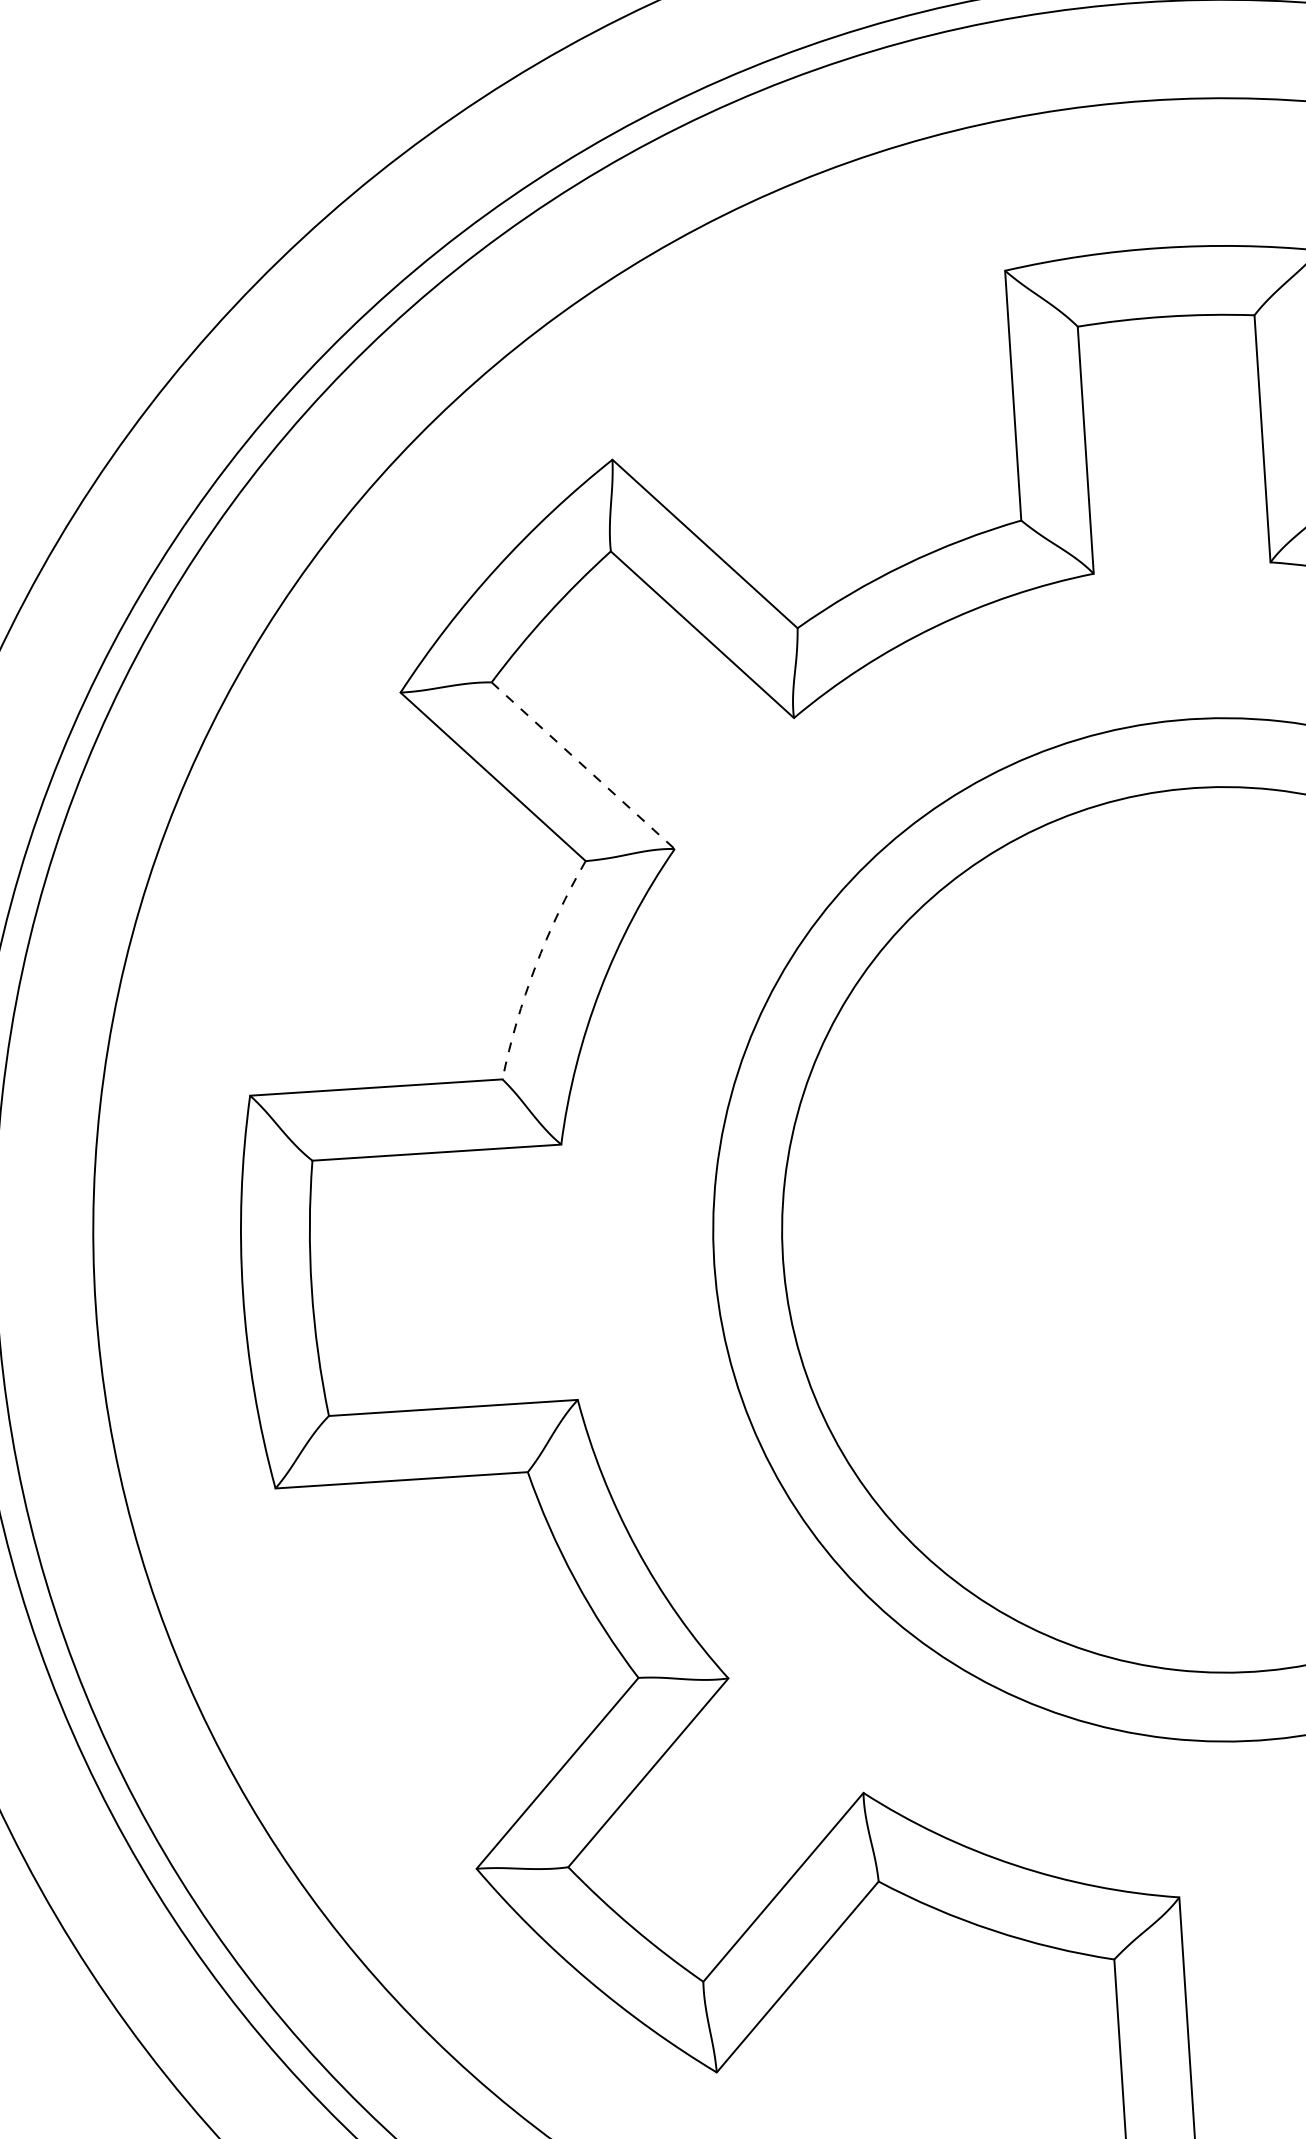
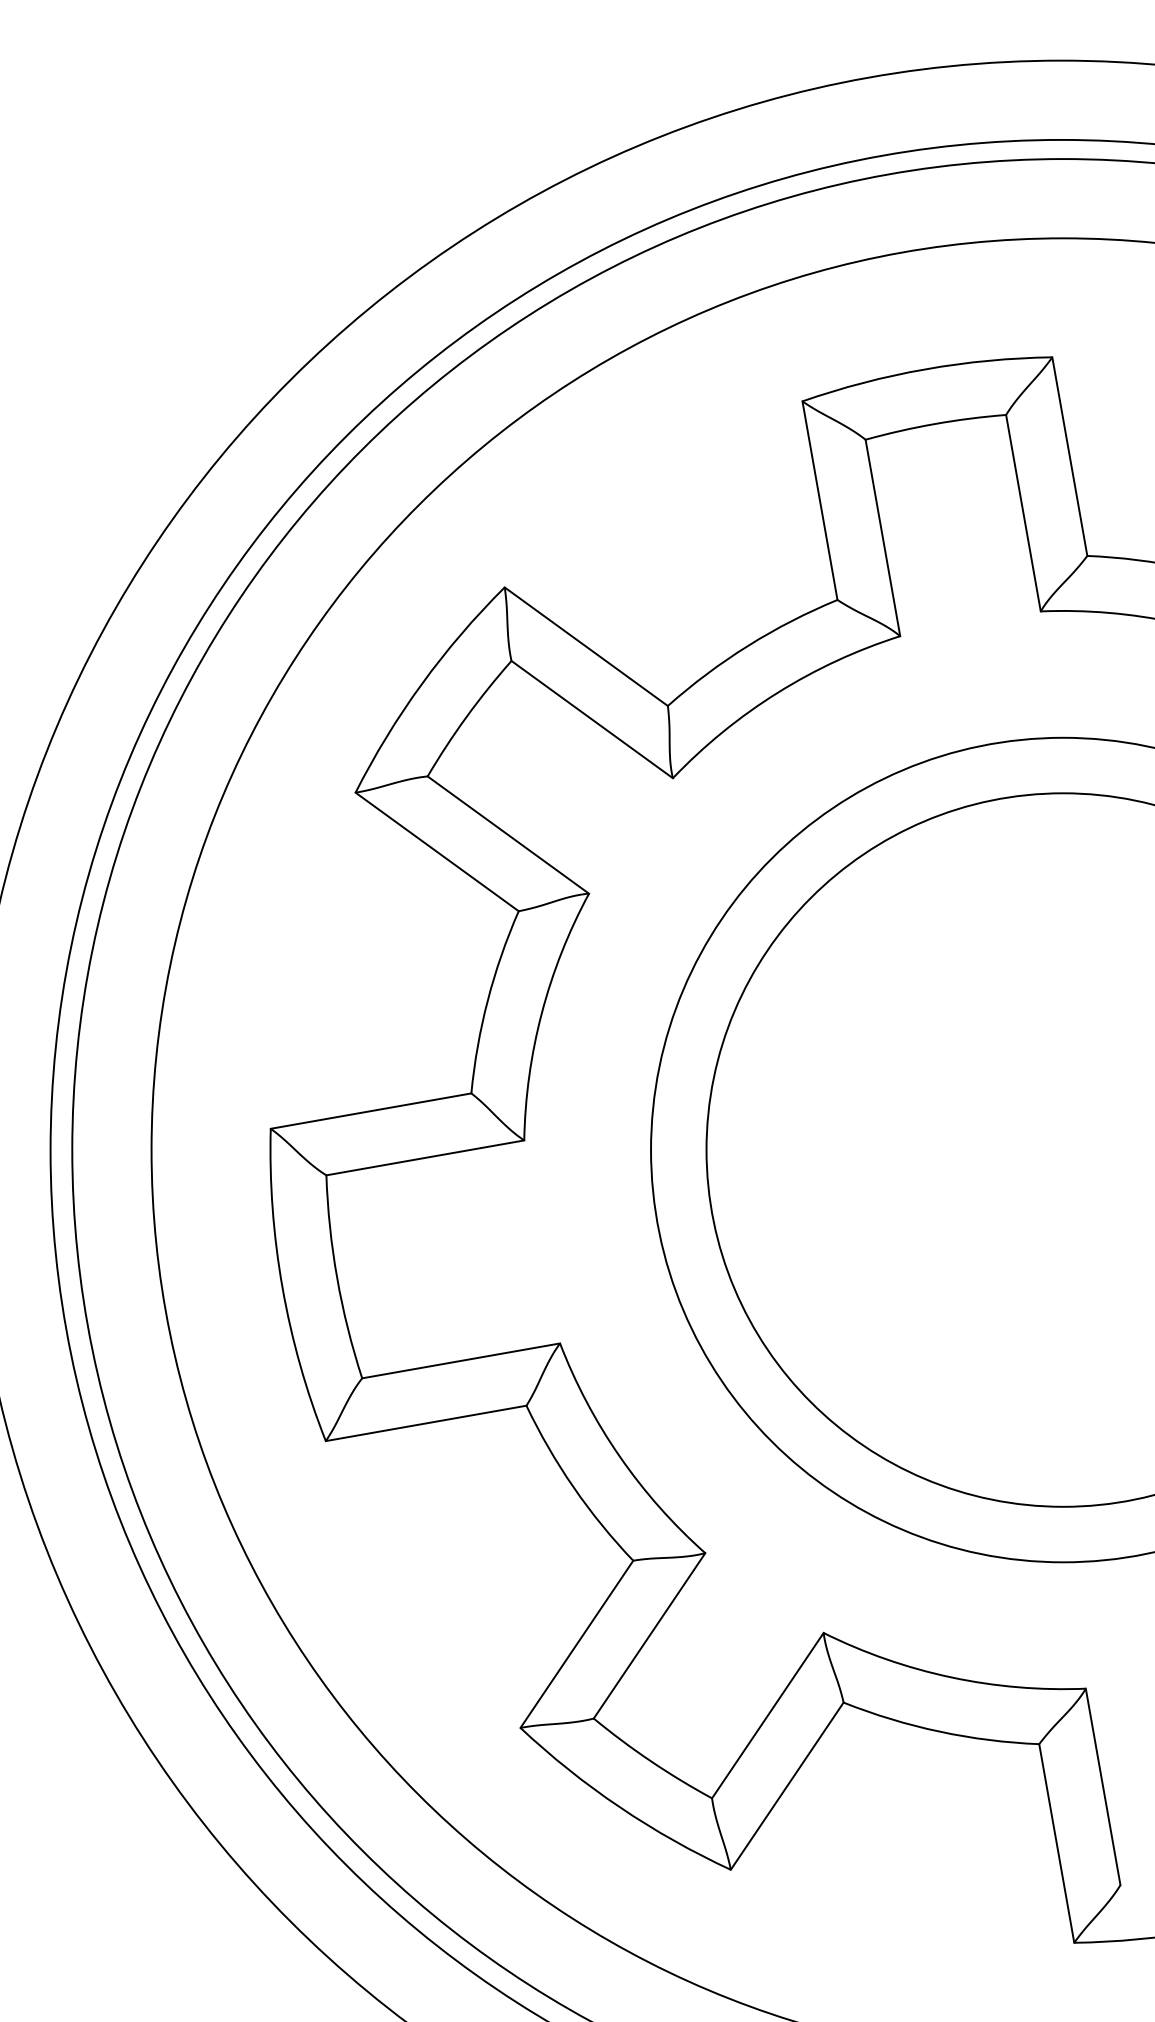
line: (583, 766) -> (508, 835), dashed -> solid
arc: (534, 966) -> (487, 1000), dashed -> solid

